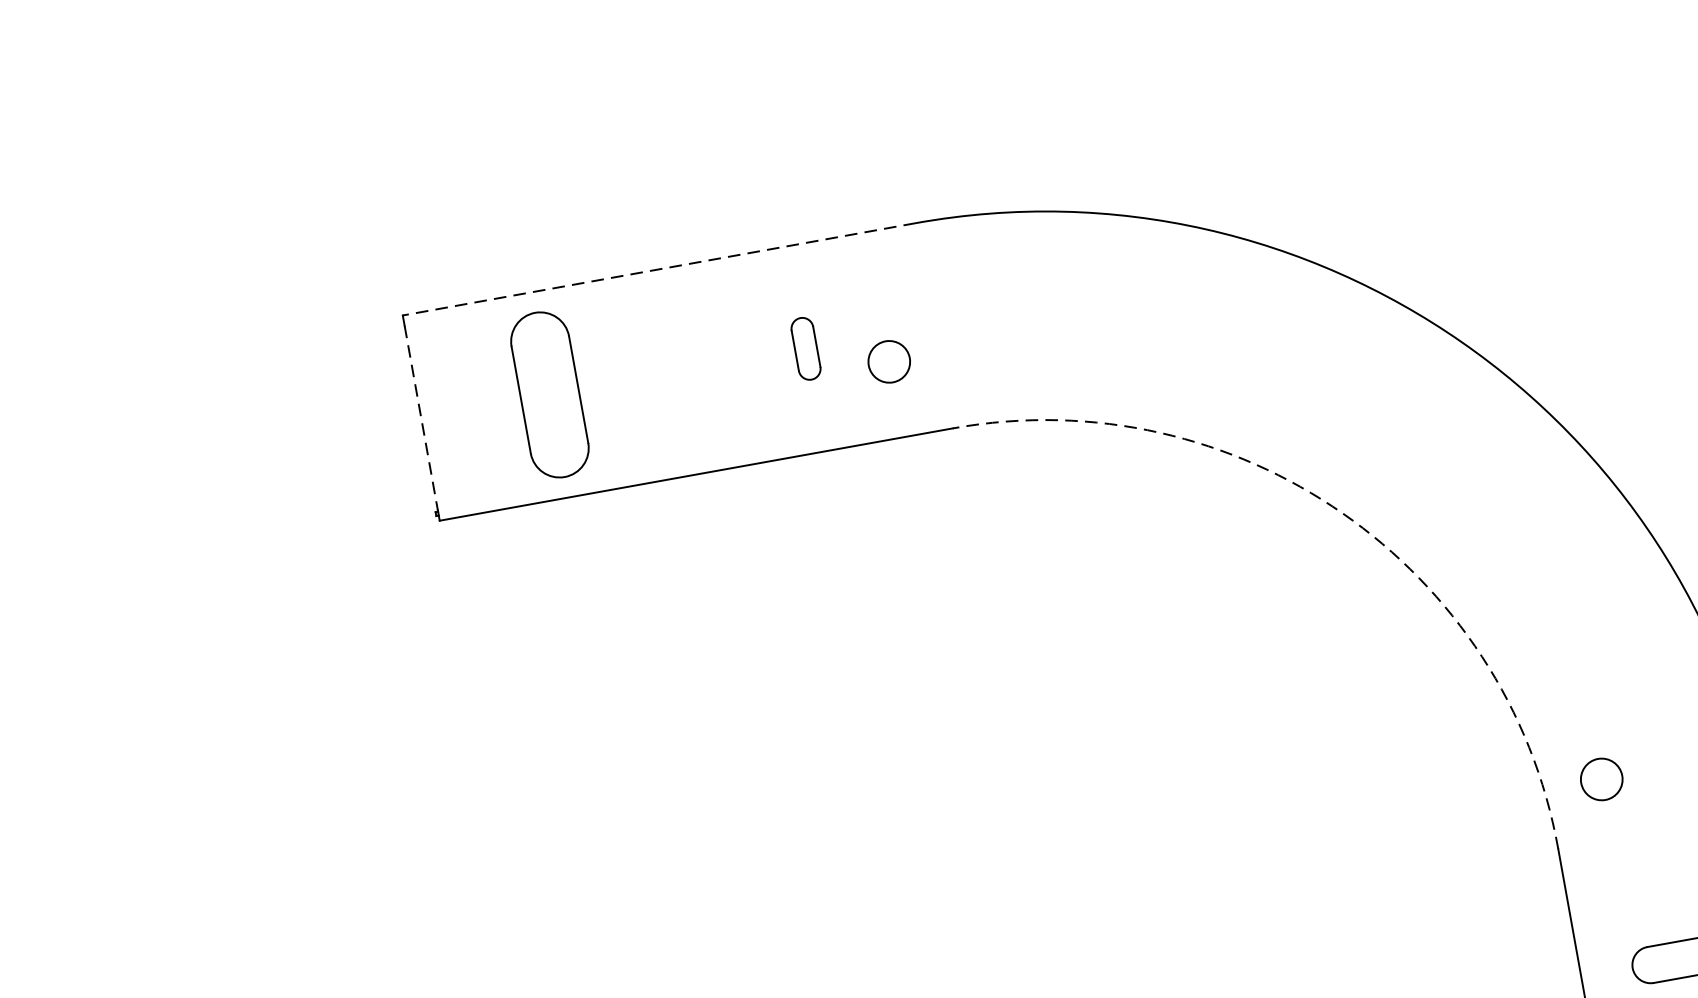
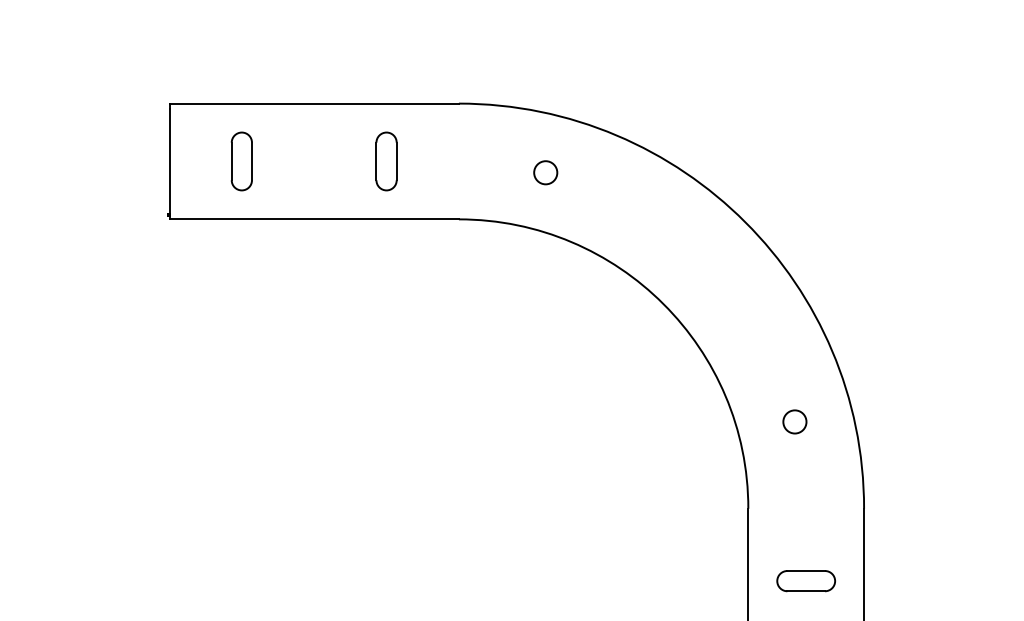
line: (659, 269) -> (314, 103), dashed -> solid
part: (805, 348) -> (386, 161), size x1.67
circle: (888, 361) -> (545, 172), moved
part: (548, 395) -> (241, 161), size x0.62
line: (421, 418) -> (169, 161), dashed -> solid
arc: (1342, 514) -> (663, 304), dashed -> solid
circle: (1600, 778) -> (794, 421), moved

